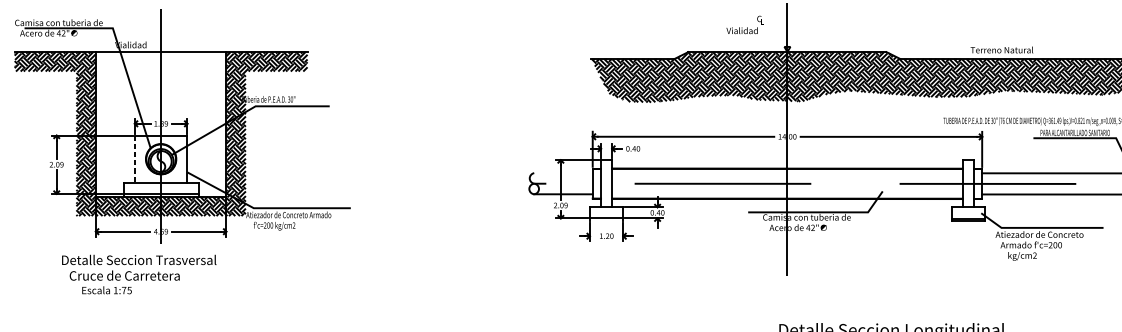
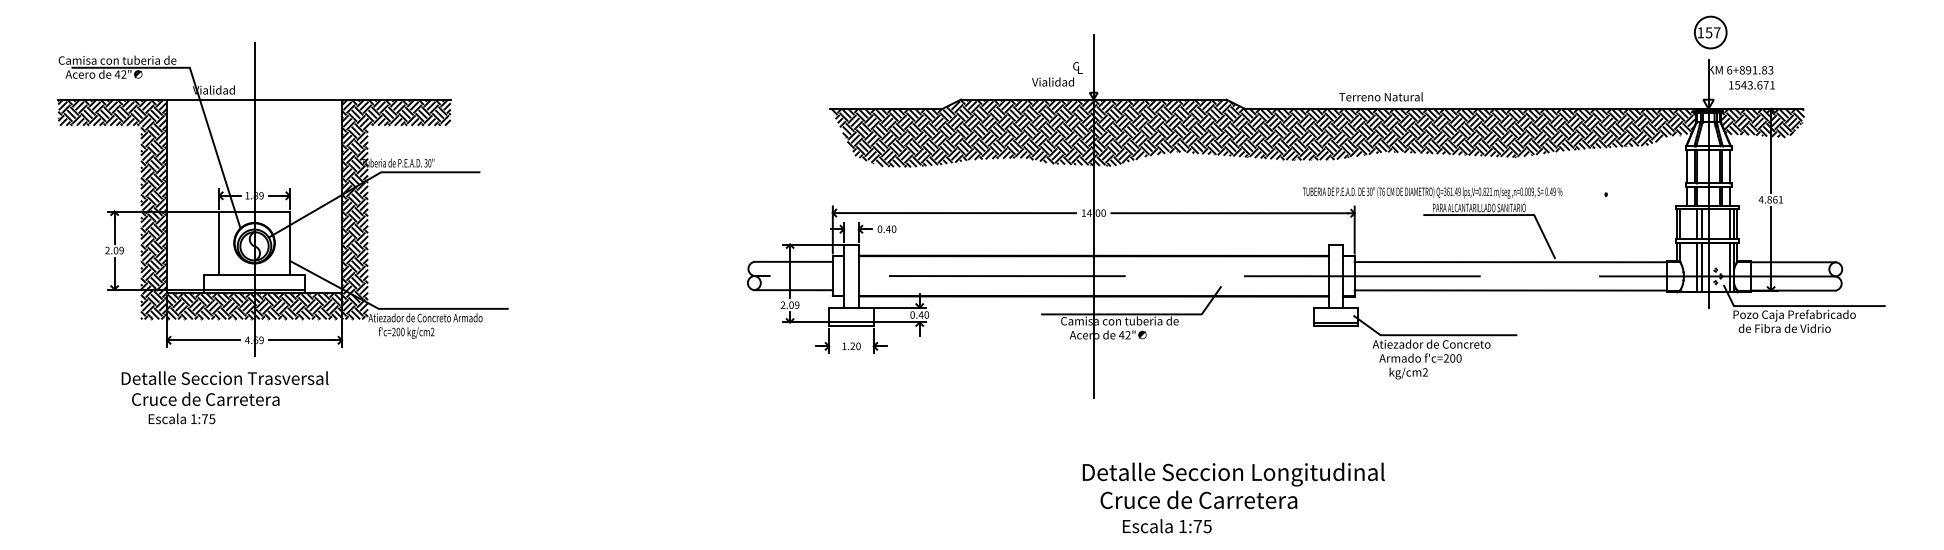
text: (745, 25) -> (1057, 74), moved
line: (134, 159) -> (219, 243), dashed -> solid
line: (563, 172) -> (793, 261), added
line: (606, 221) -> (851, 326), added

